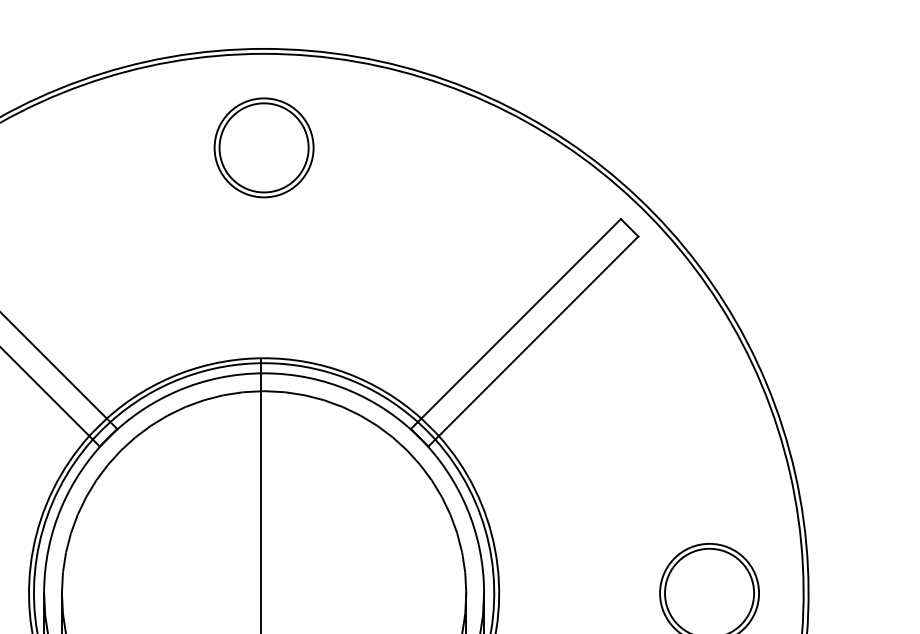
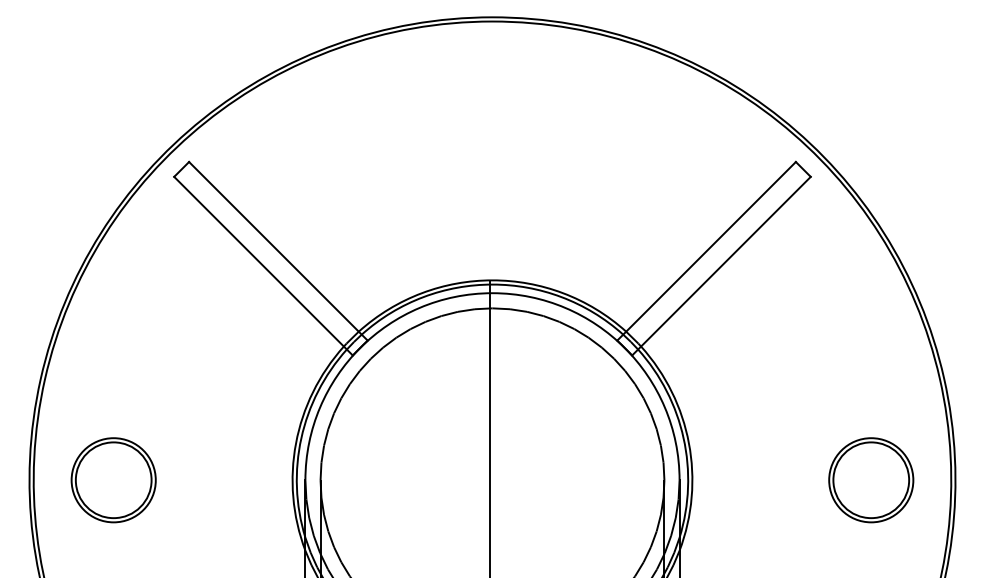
part: (264, 147) -> (492, 101), removed

